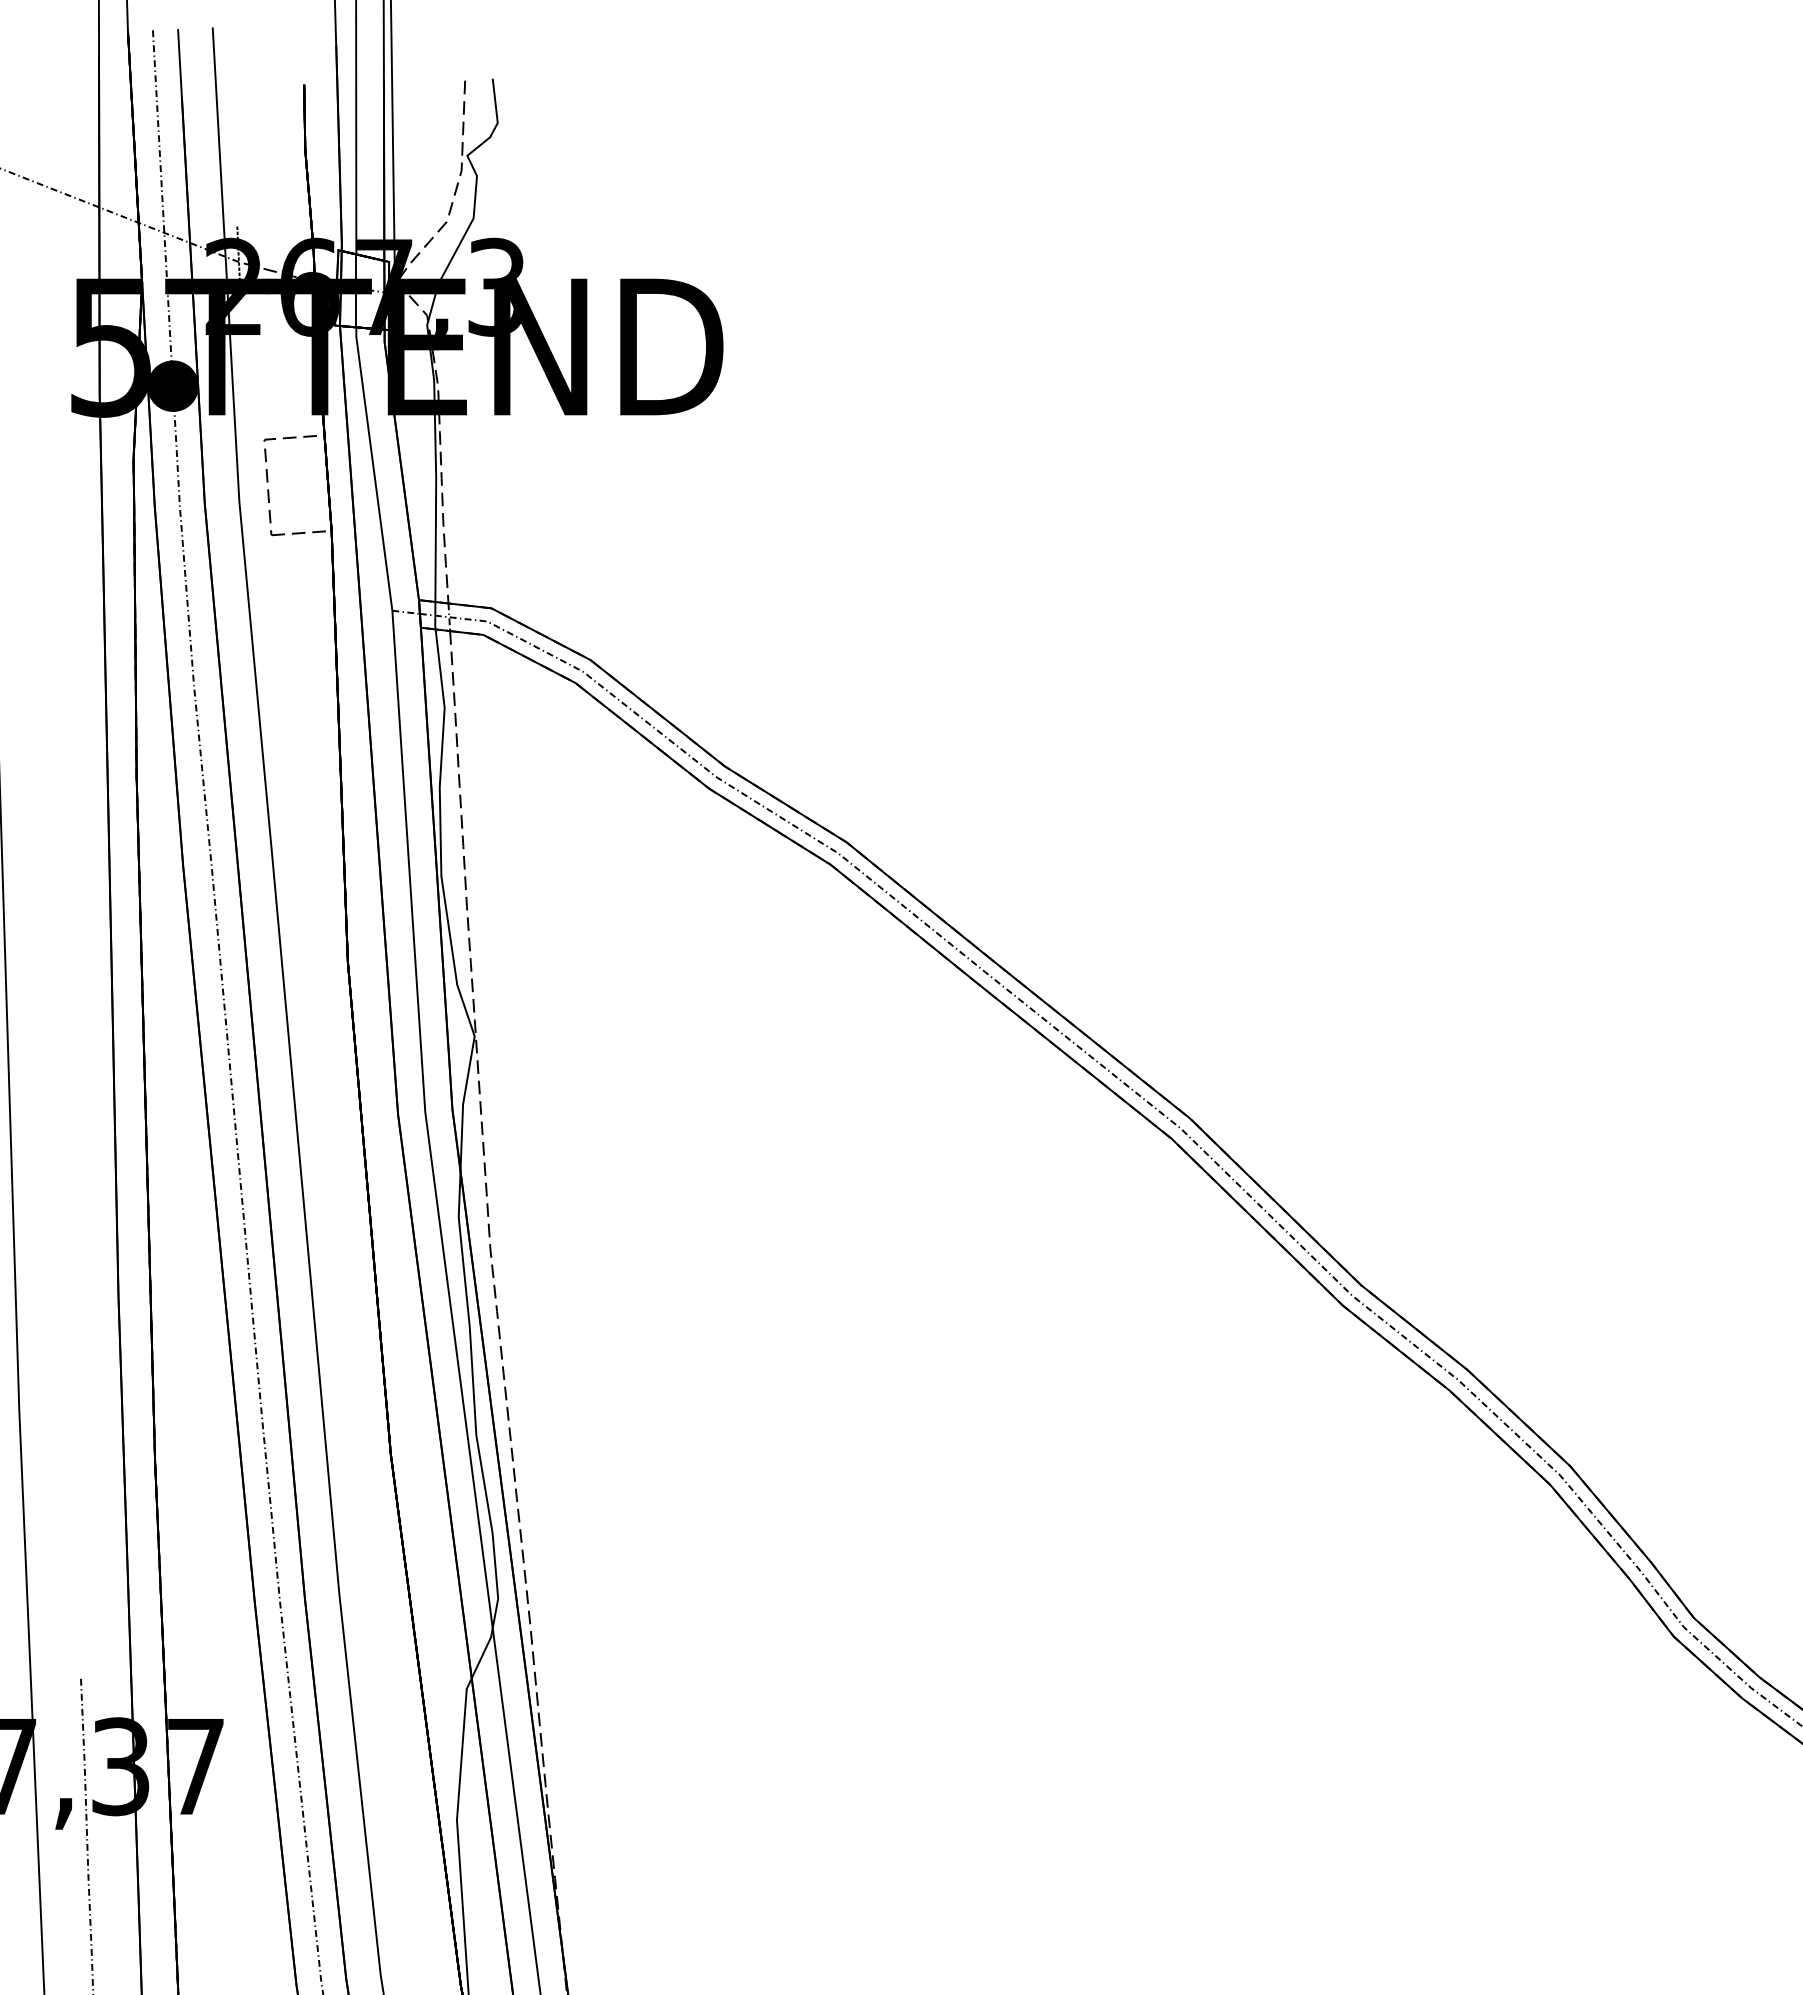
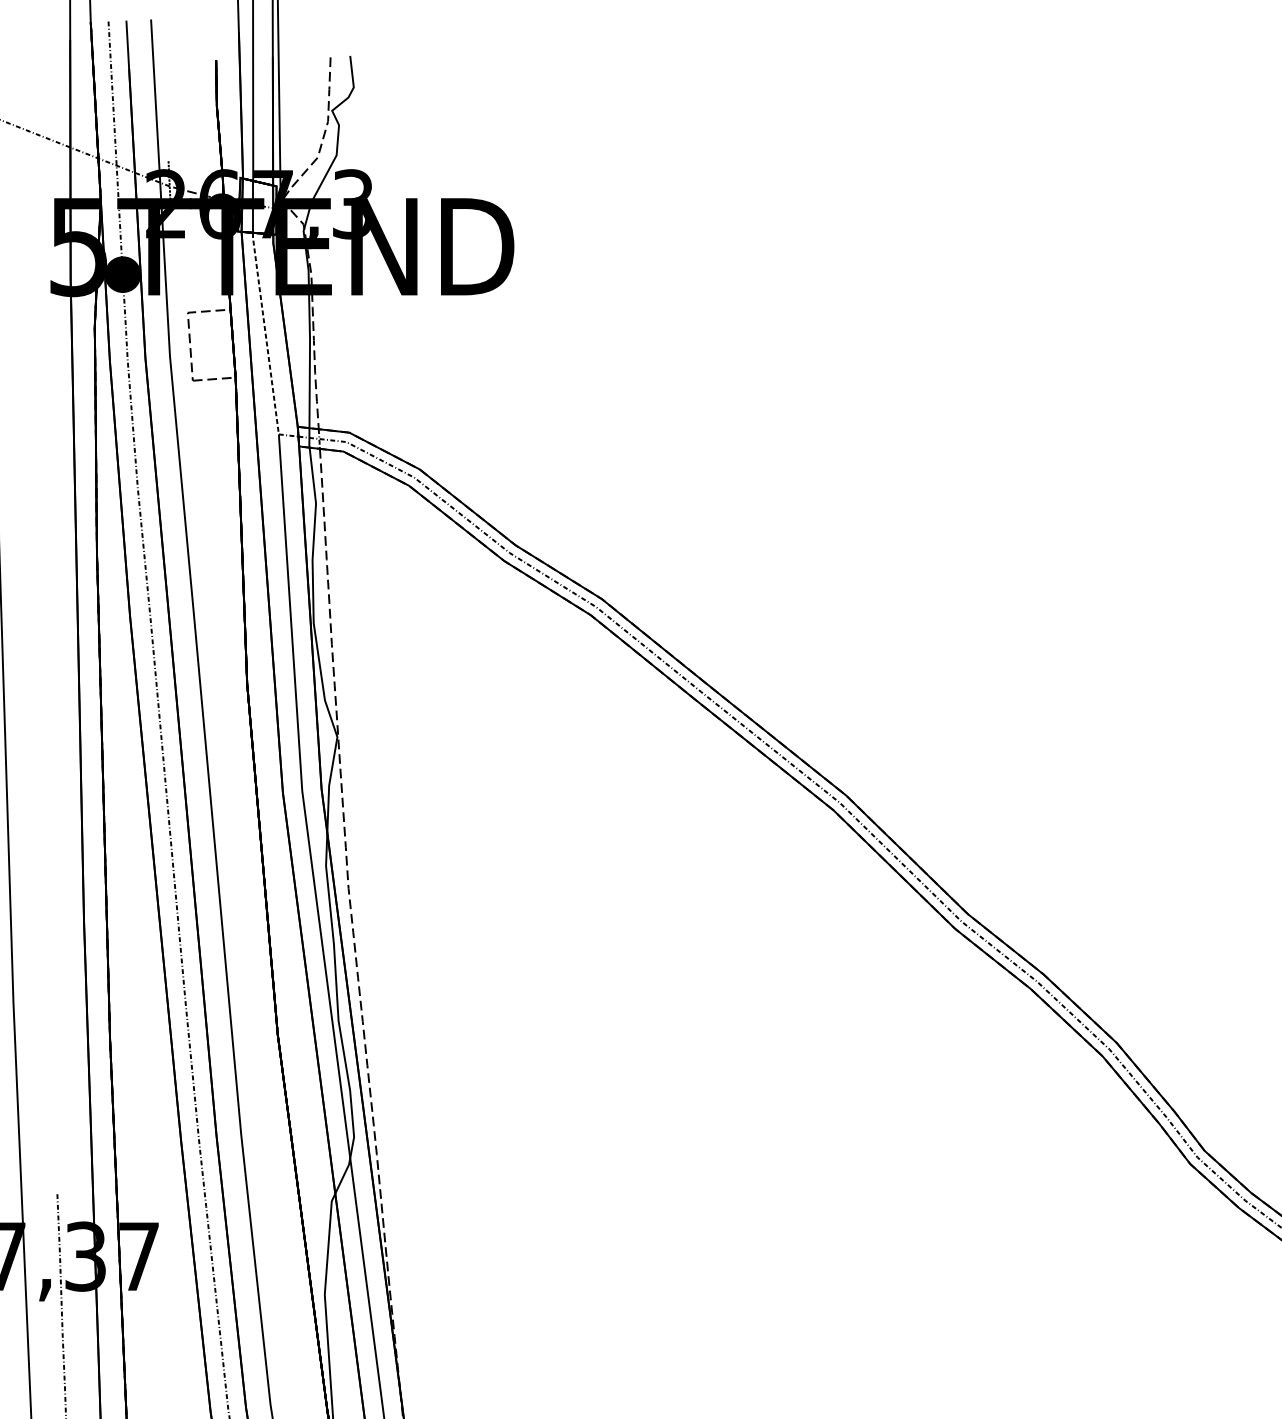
line: (373, 468) -> (265, 333), solid -> dashed

